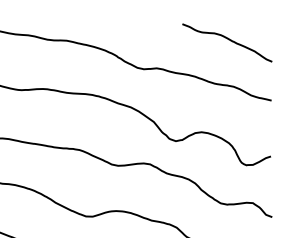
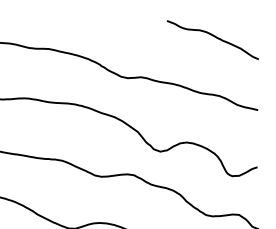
curve: (228, 40) -> (214, 37), moved

